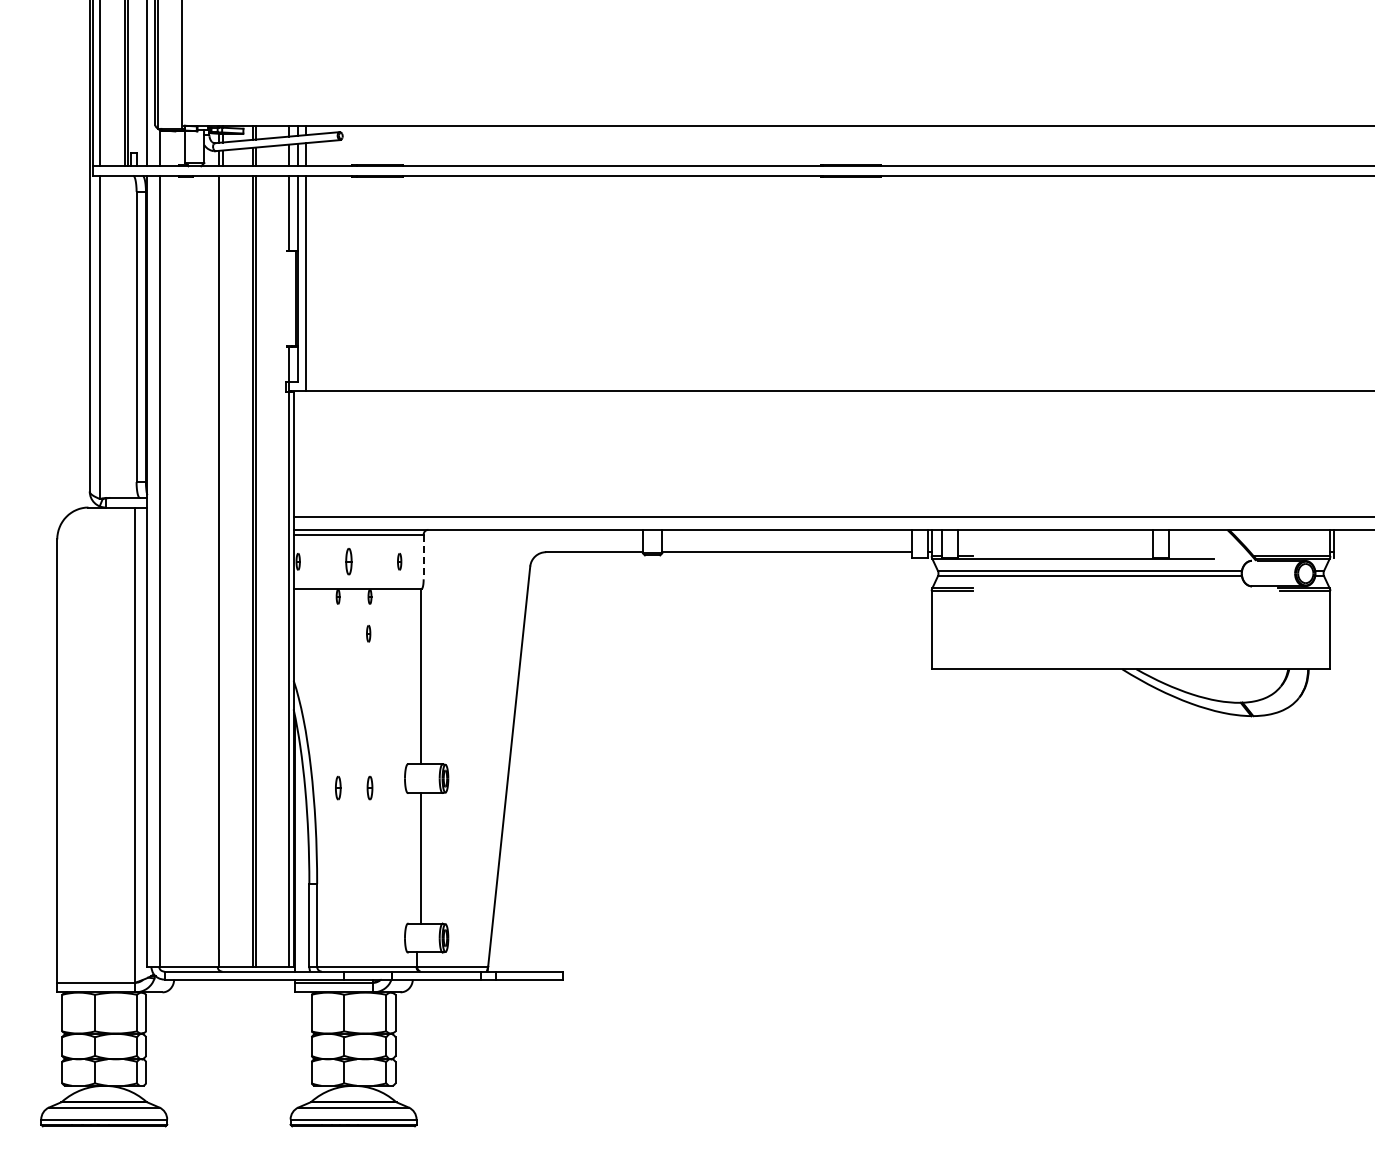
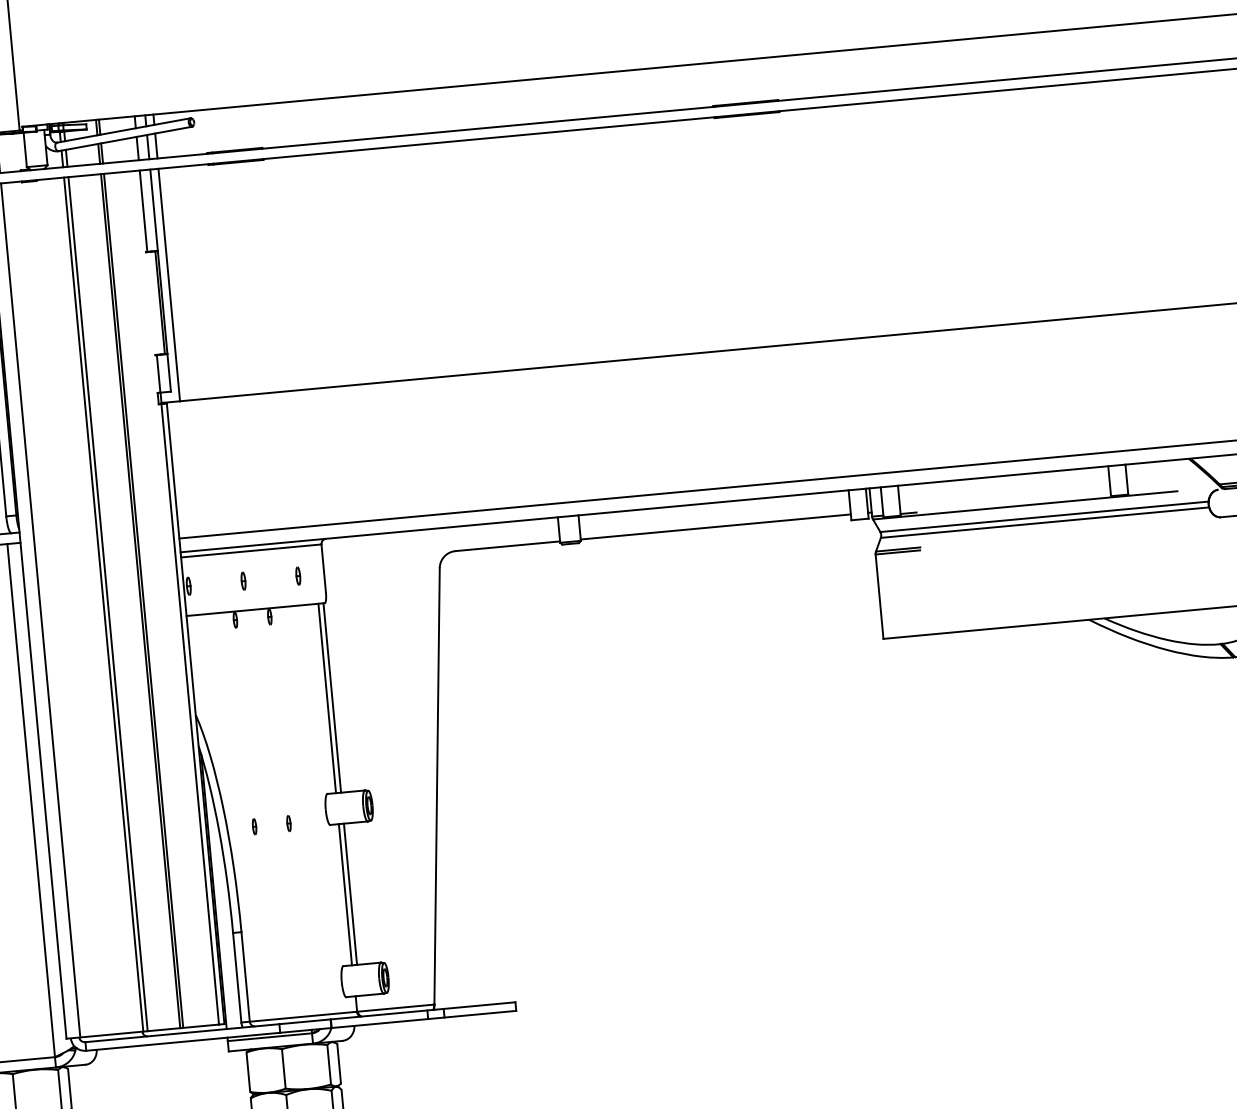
line: (423, 557) -> (323, 569), dashed -> solid
part: (348, 561) -> (243, 580), size x0.62
line: (222, 570) -> (107, 603), added
part: (368, 633) -> (271, 656), removed
line: (415, 676) -> (326, 698), added
part: (337, 788) -> (253, 827), size x0.62
part: (369, 788) -> (288, 823), size x0.62
line: (415, 858) -> (345, 894), added

